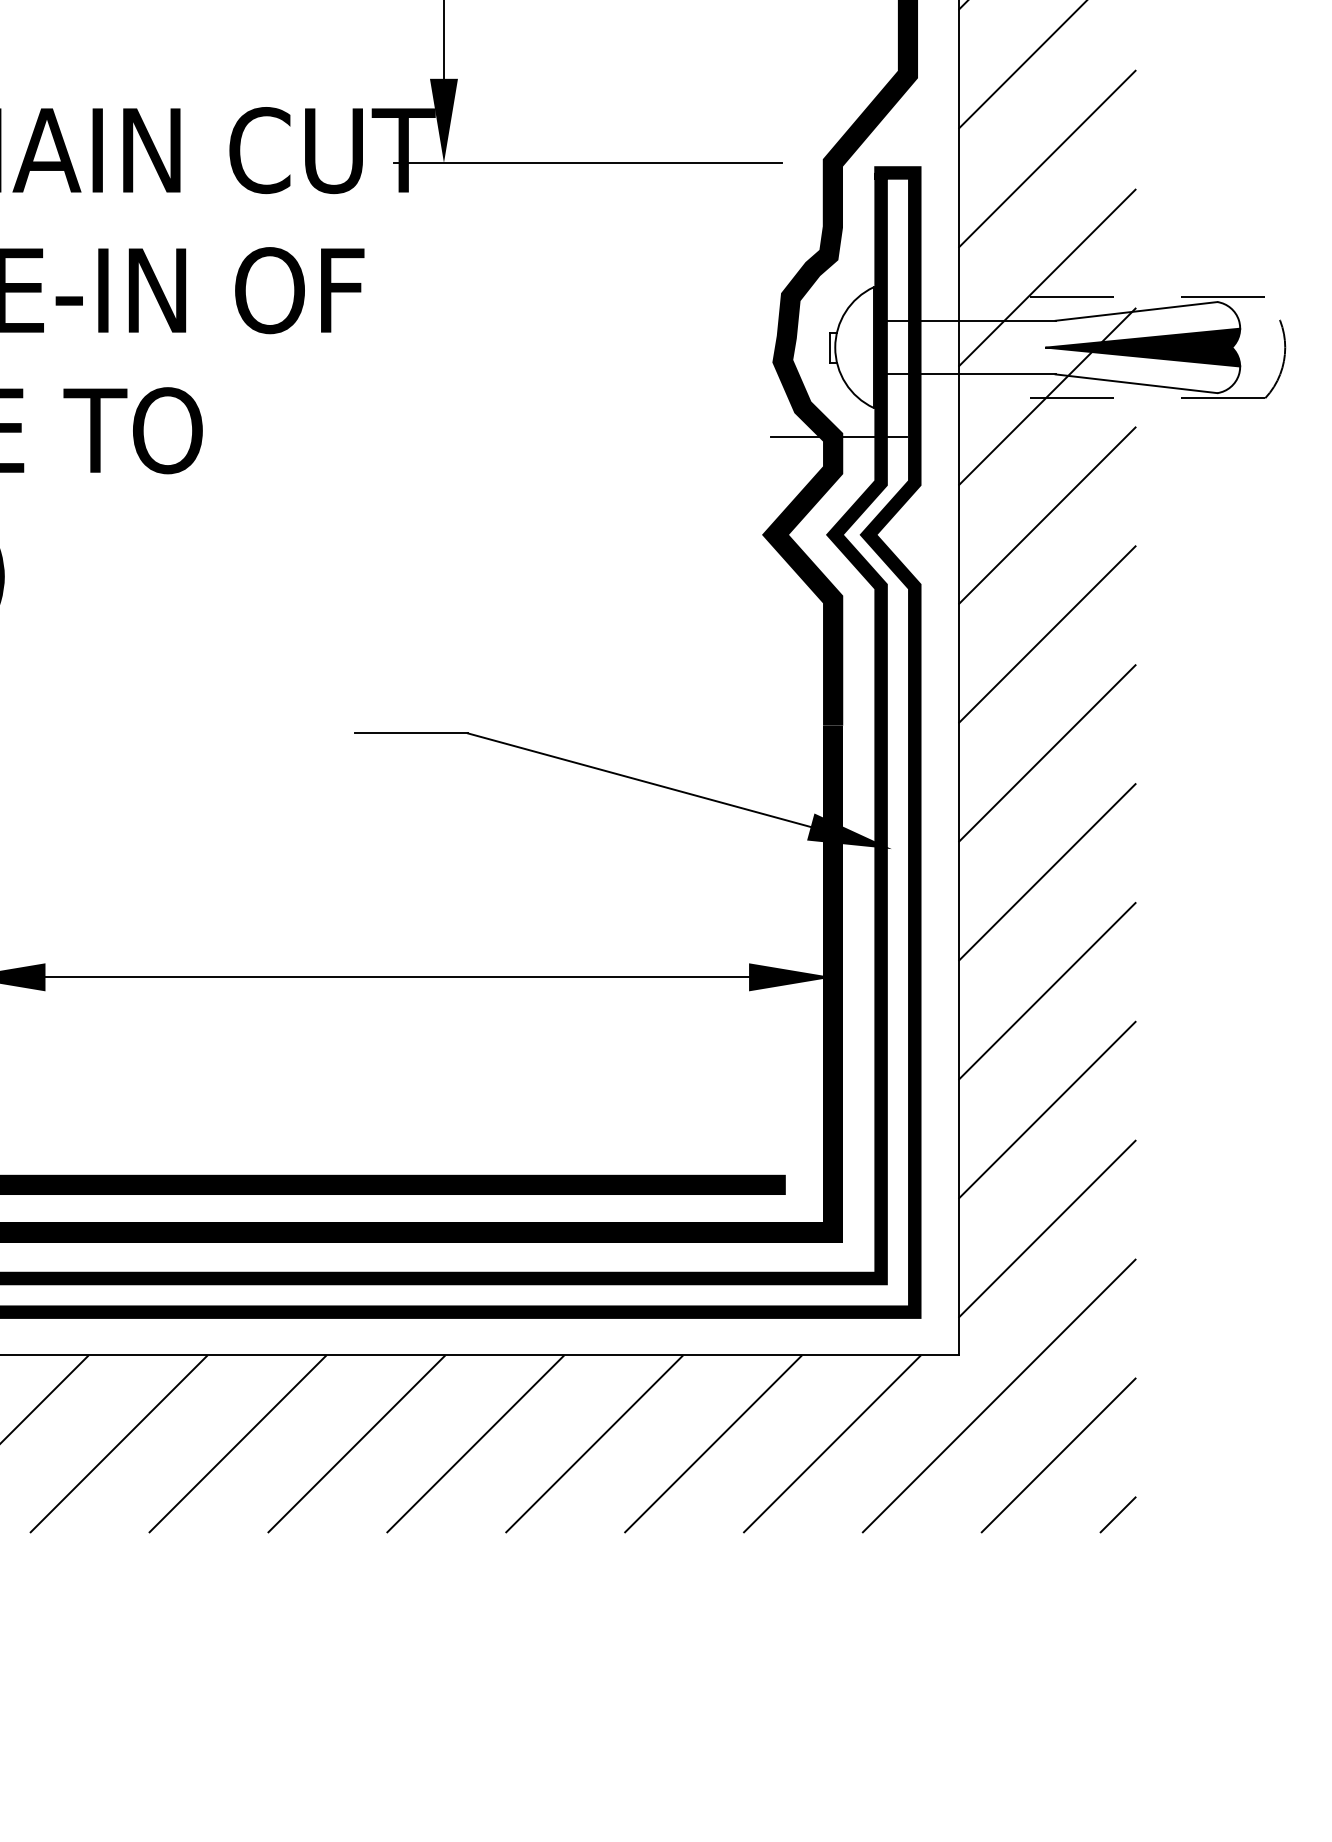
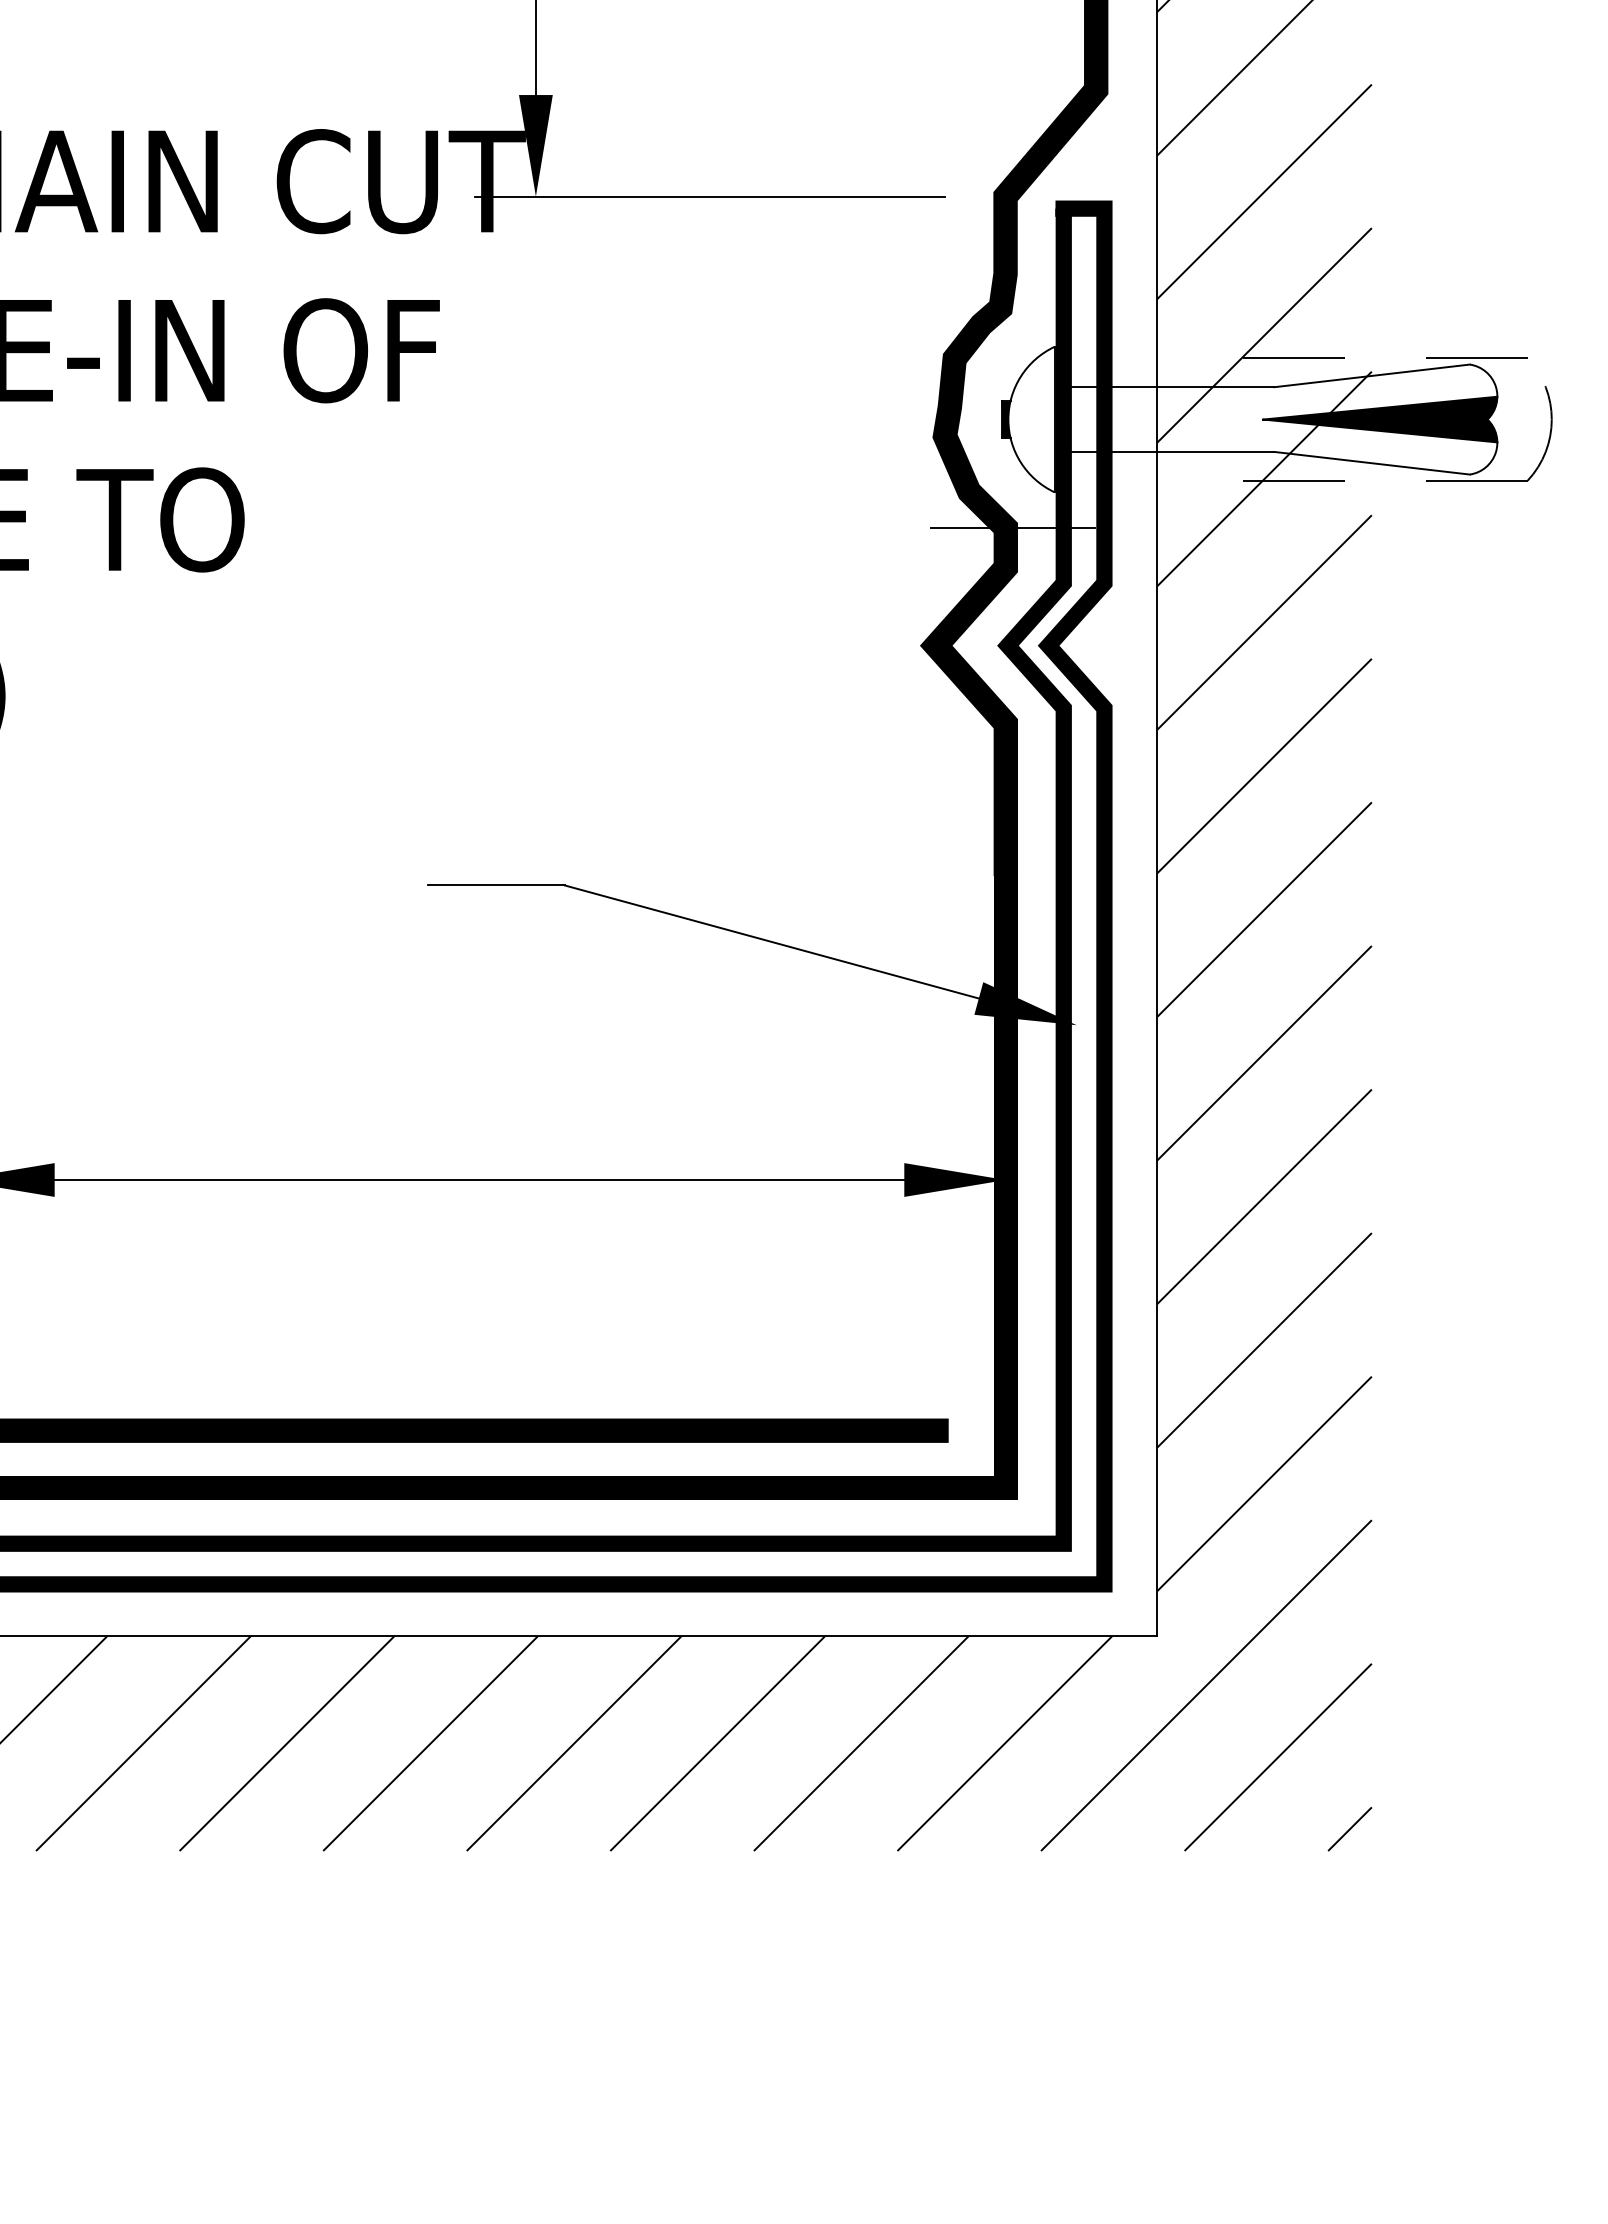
fill: (833, 347) -> (1006, 419), added

